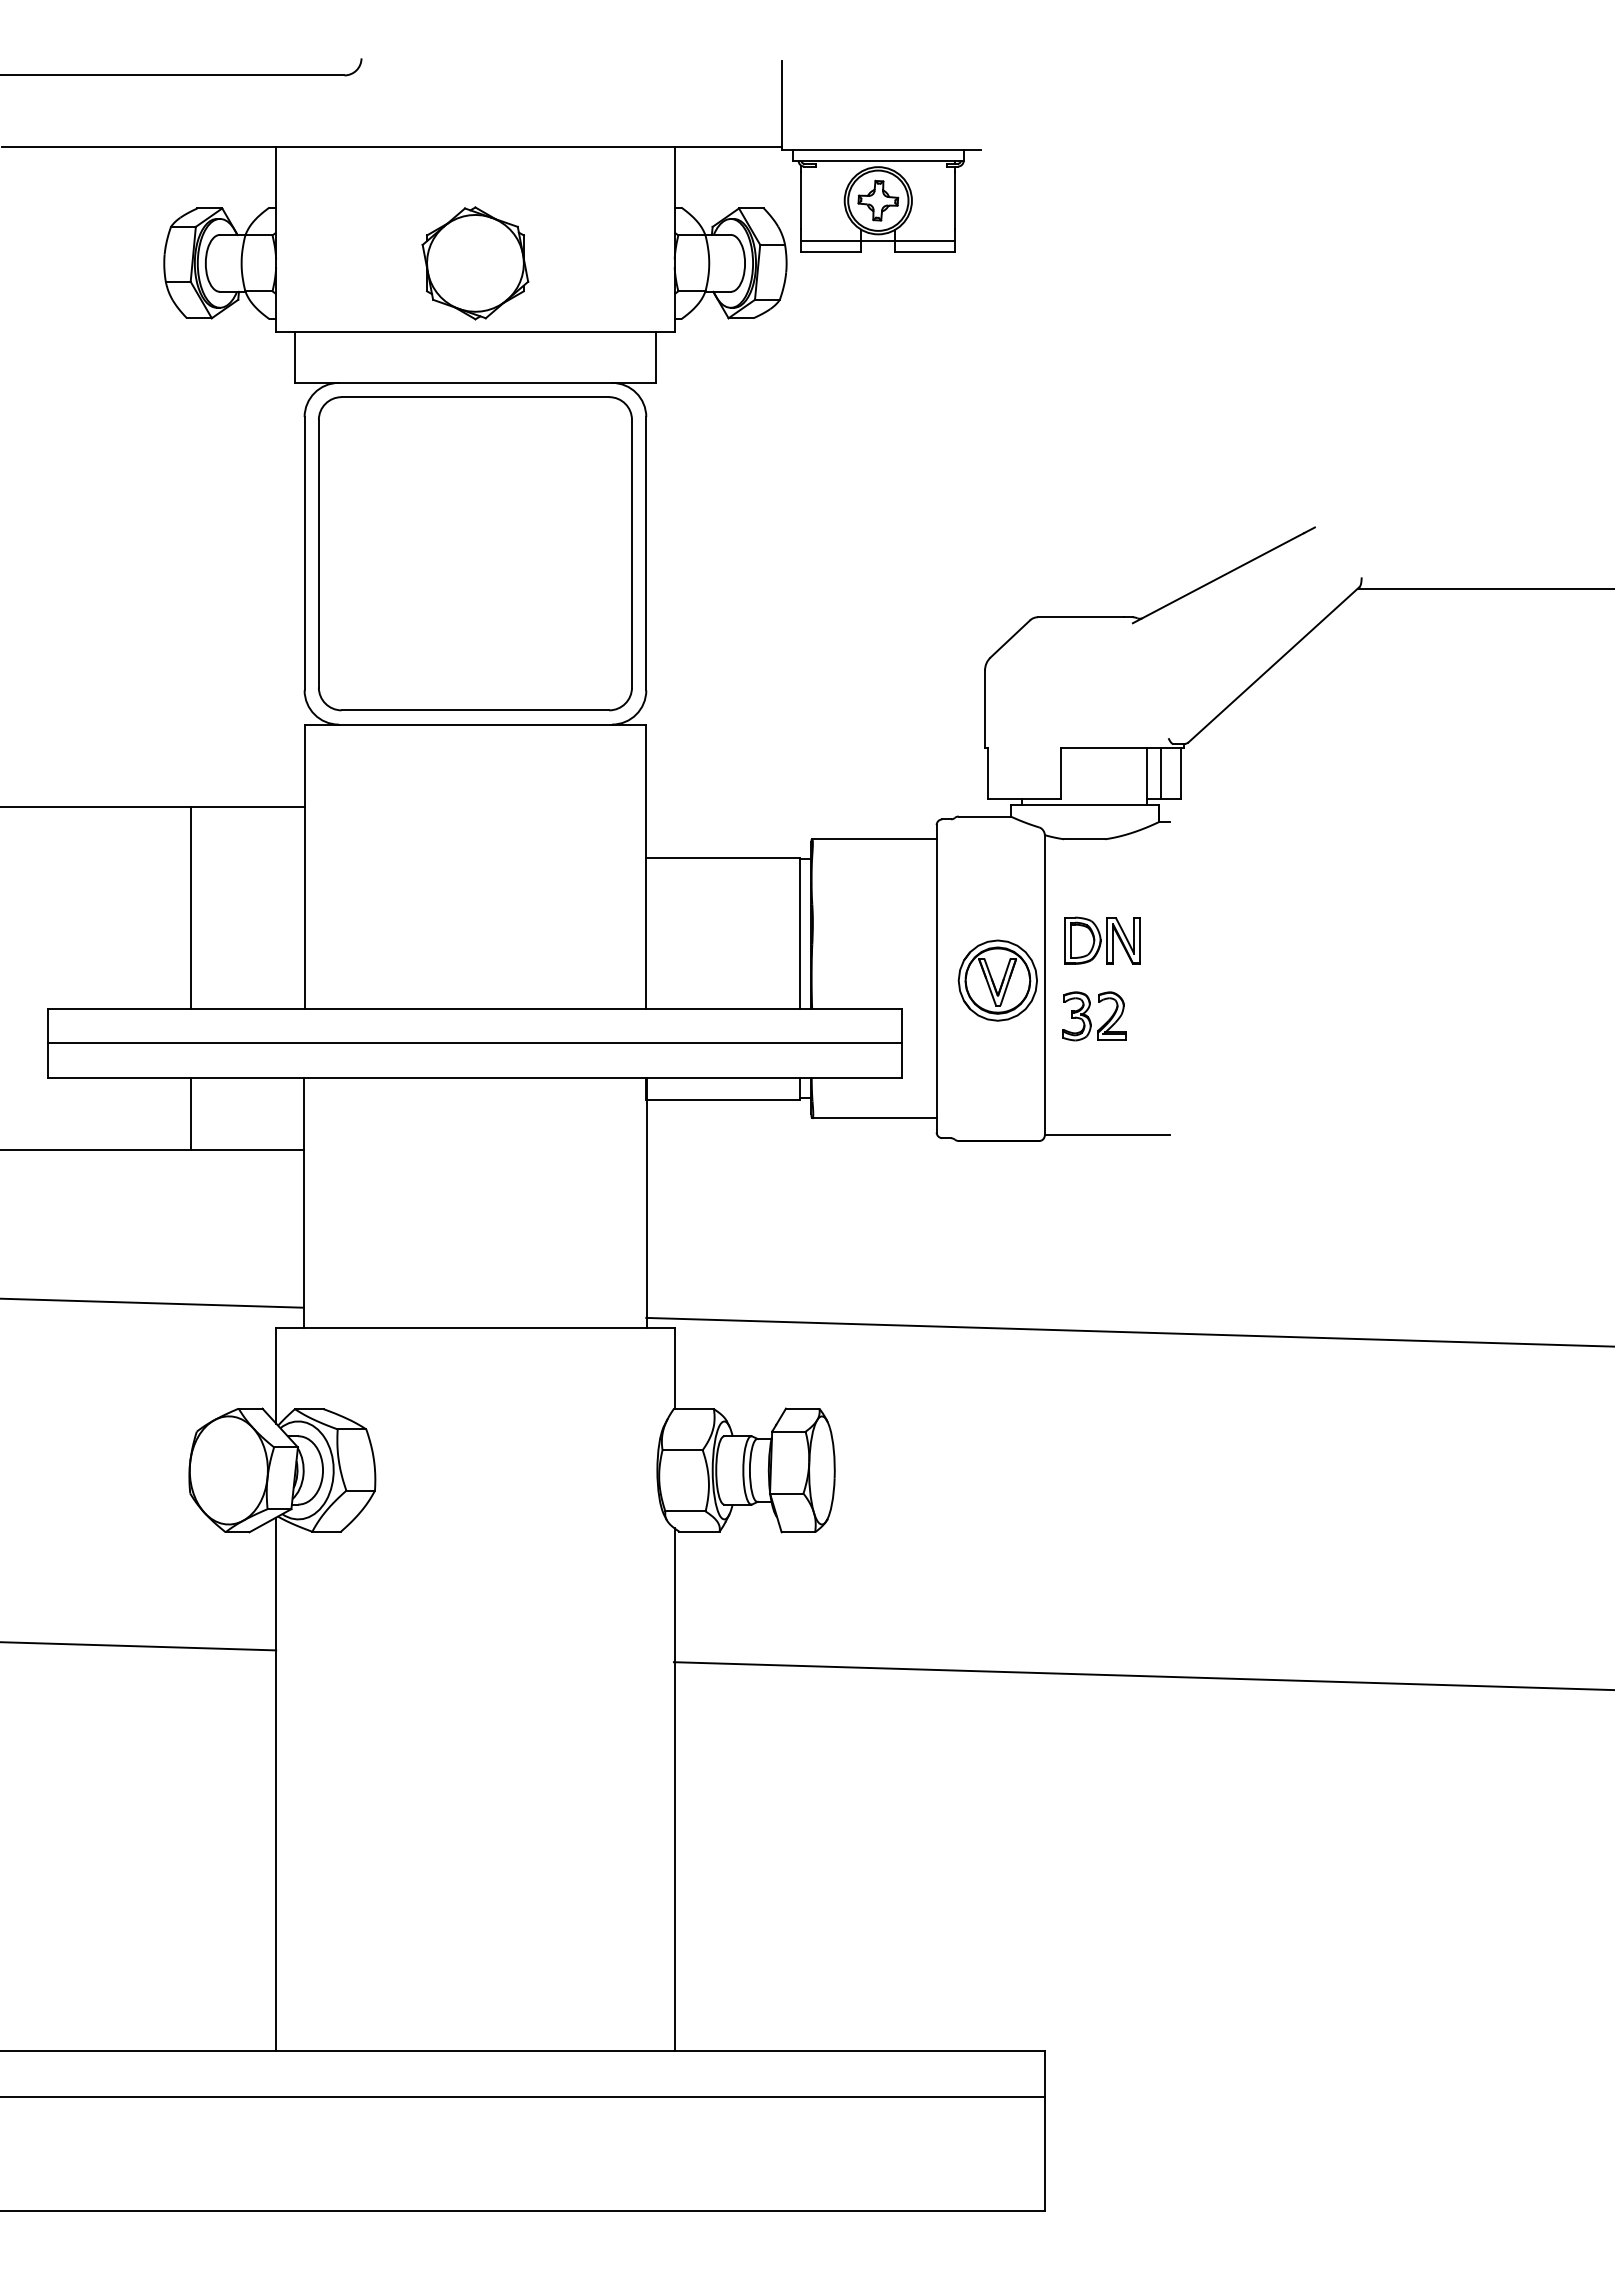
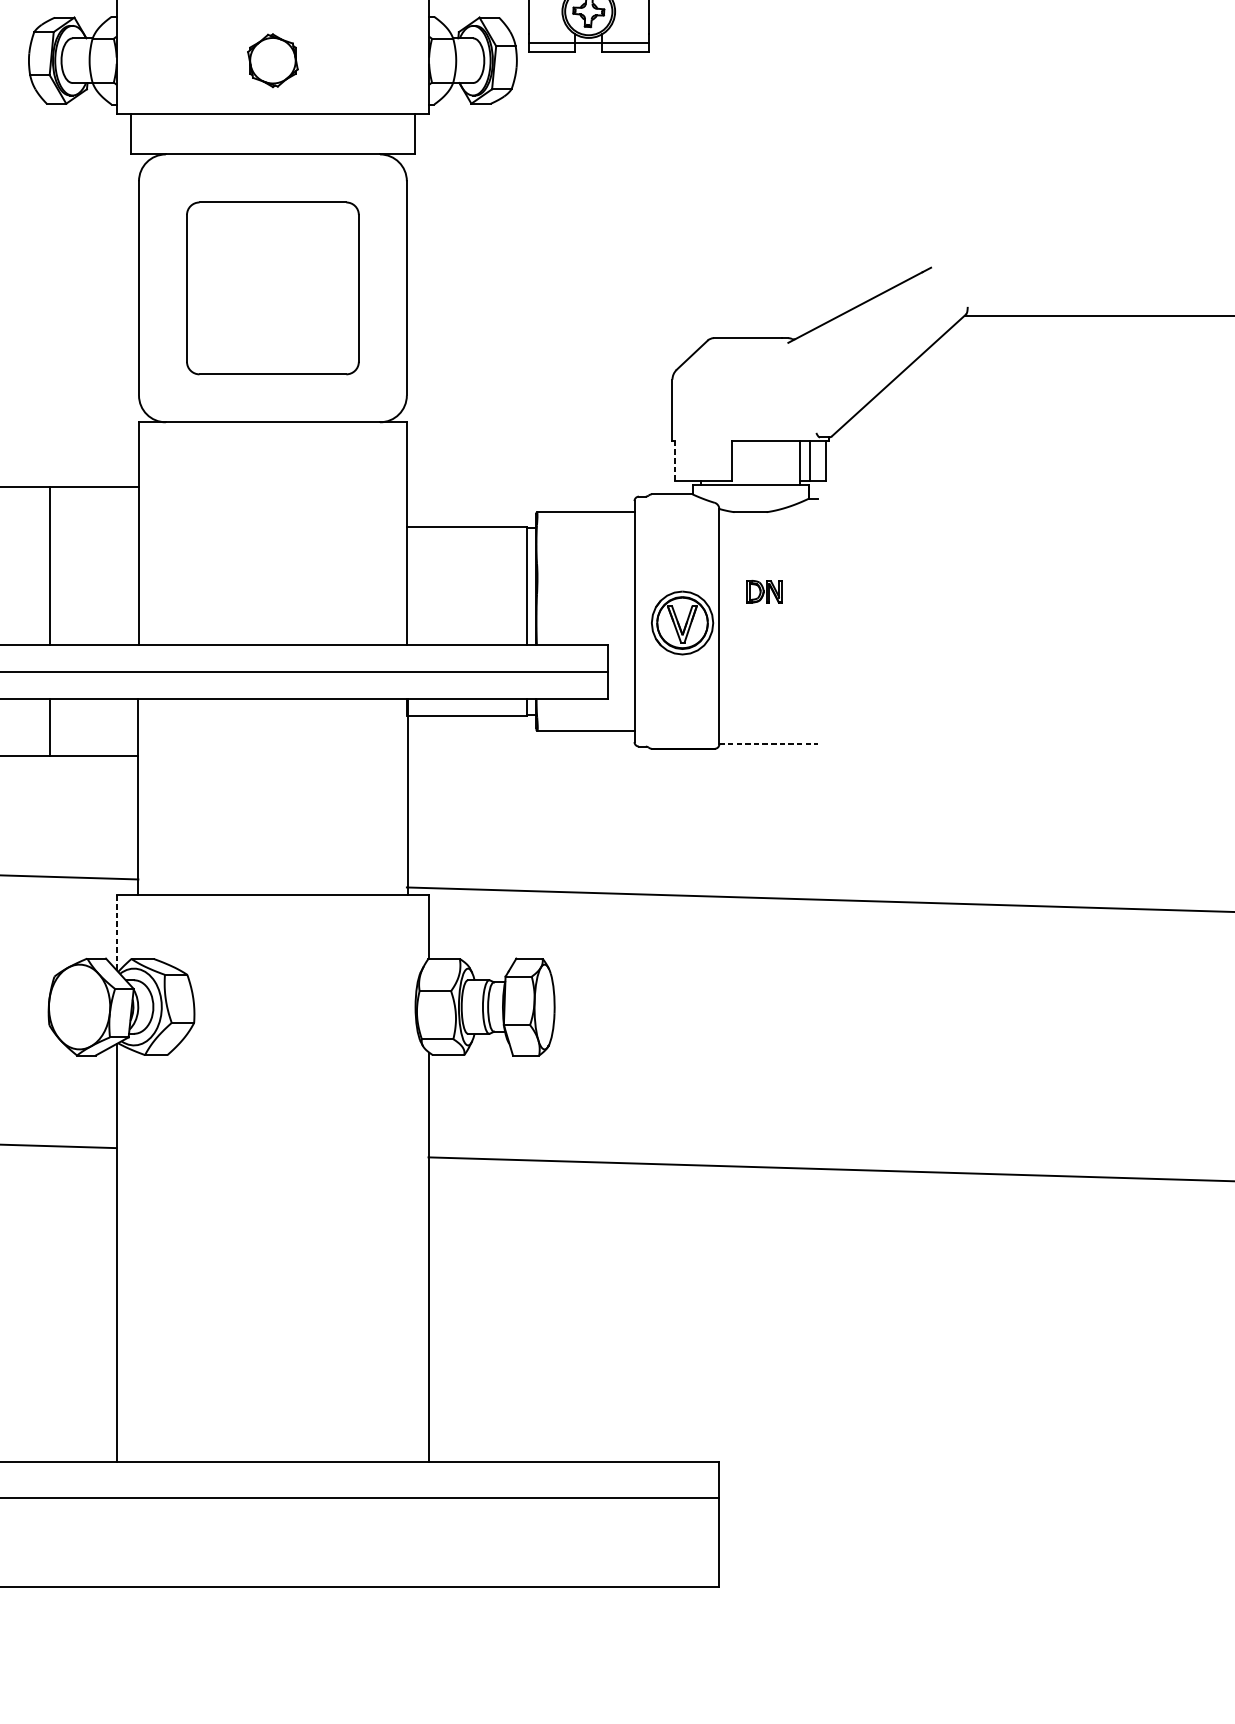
part: (475, 263) -> (272, 60), size x0.6
part: (475, 553) -> (272, 288), size x0.7
line: (987, 773) -> (674, 460), solid -> dashed
part: (1102, 940) -> (764, 591), size x0.6
part: (1094, 1016) -> (758, 651), removed
line: (1107, 1135) -> (768, 744), solid -> dashed
line: (276, 1375) -> (116, 932), solid -> dashed

